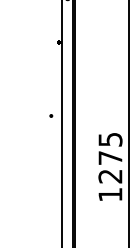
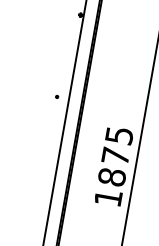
text: (110, 176) -> (112, 177), 1275 -> 1875

